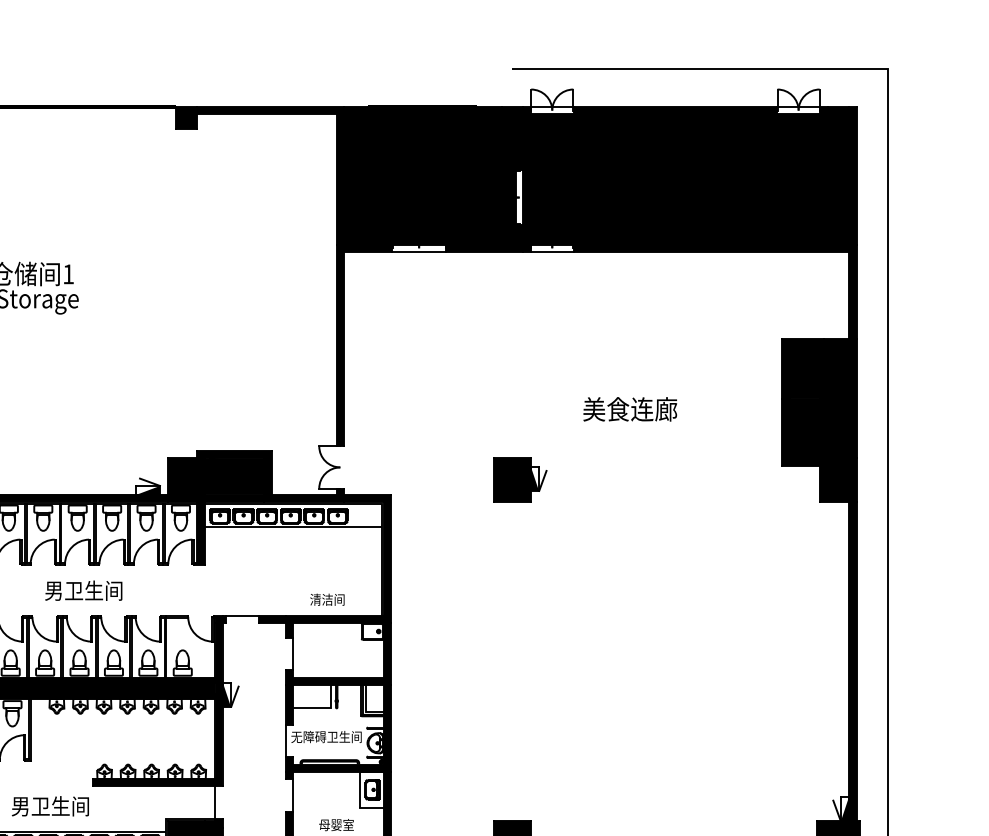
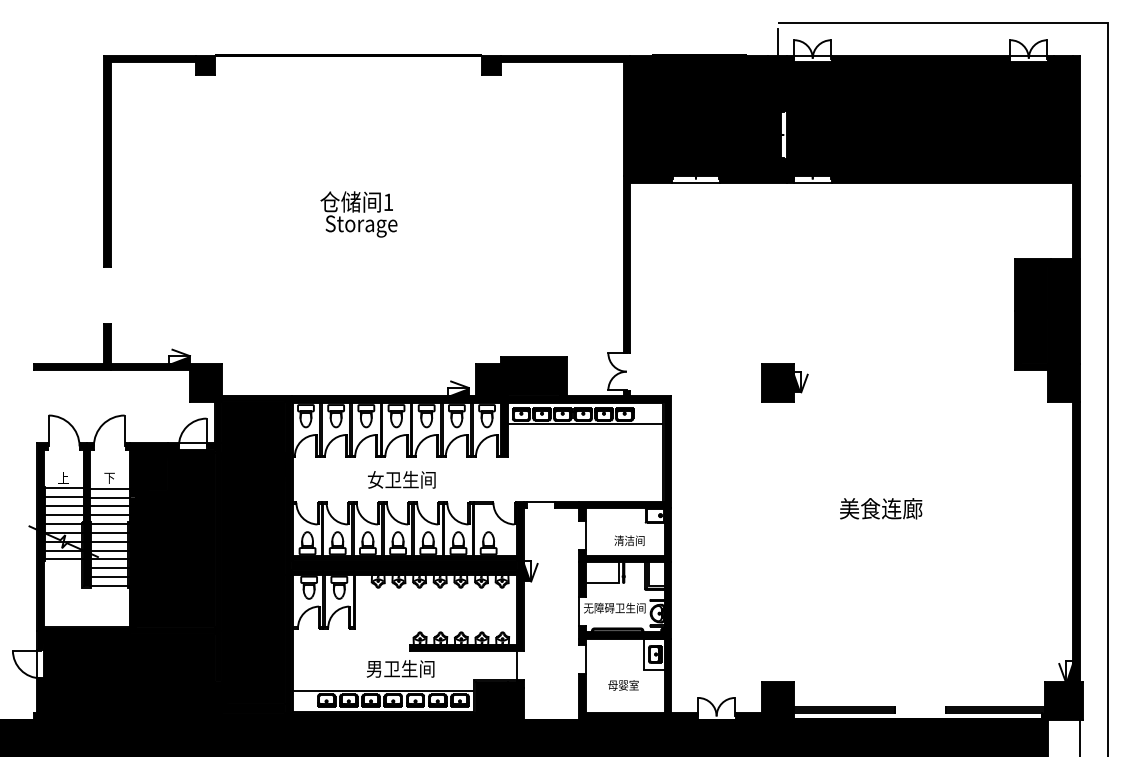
line: (512, 90) -> (777, 41), added
text: (630, 409) -> (881, 508), moved
text: (53, 590) -> (375, 479), 男卫生间 -> 女卫生间
text: (327, 599) -> (629, 540), moved
text: (50, 805) -> (400, 668), moved

